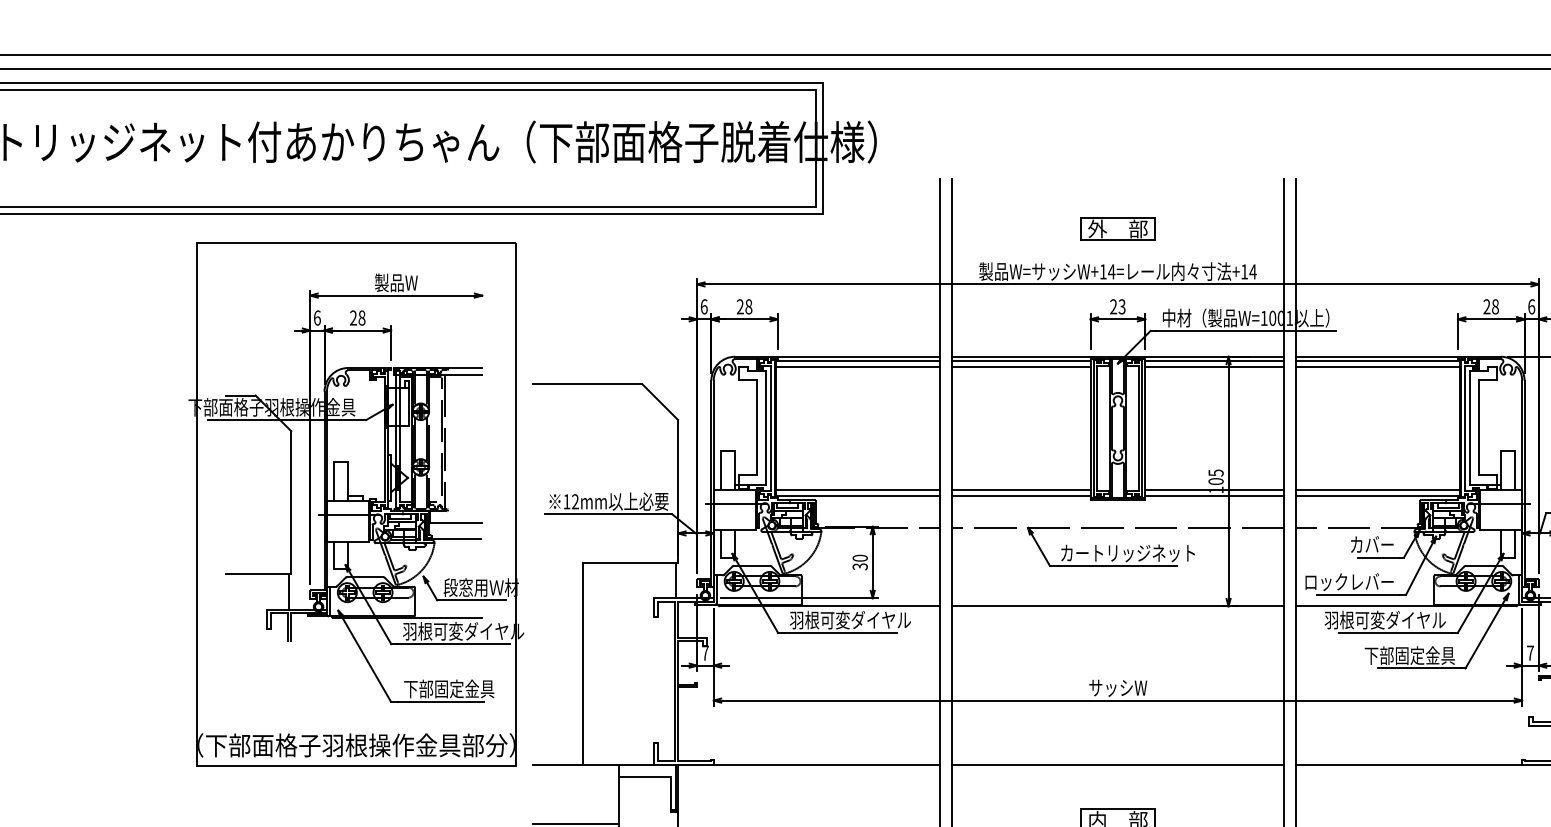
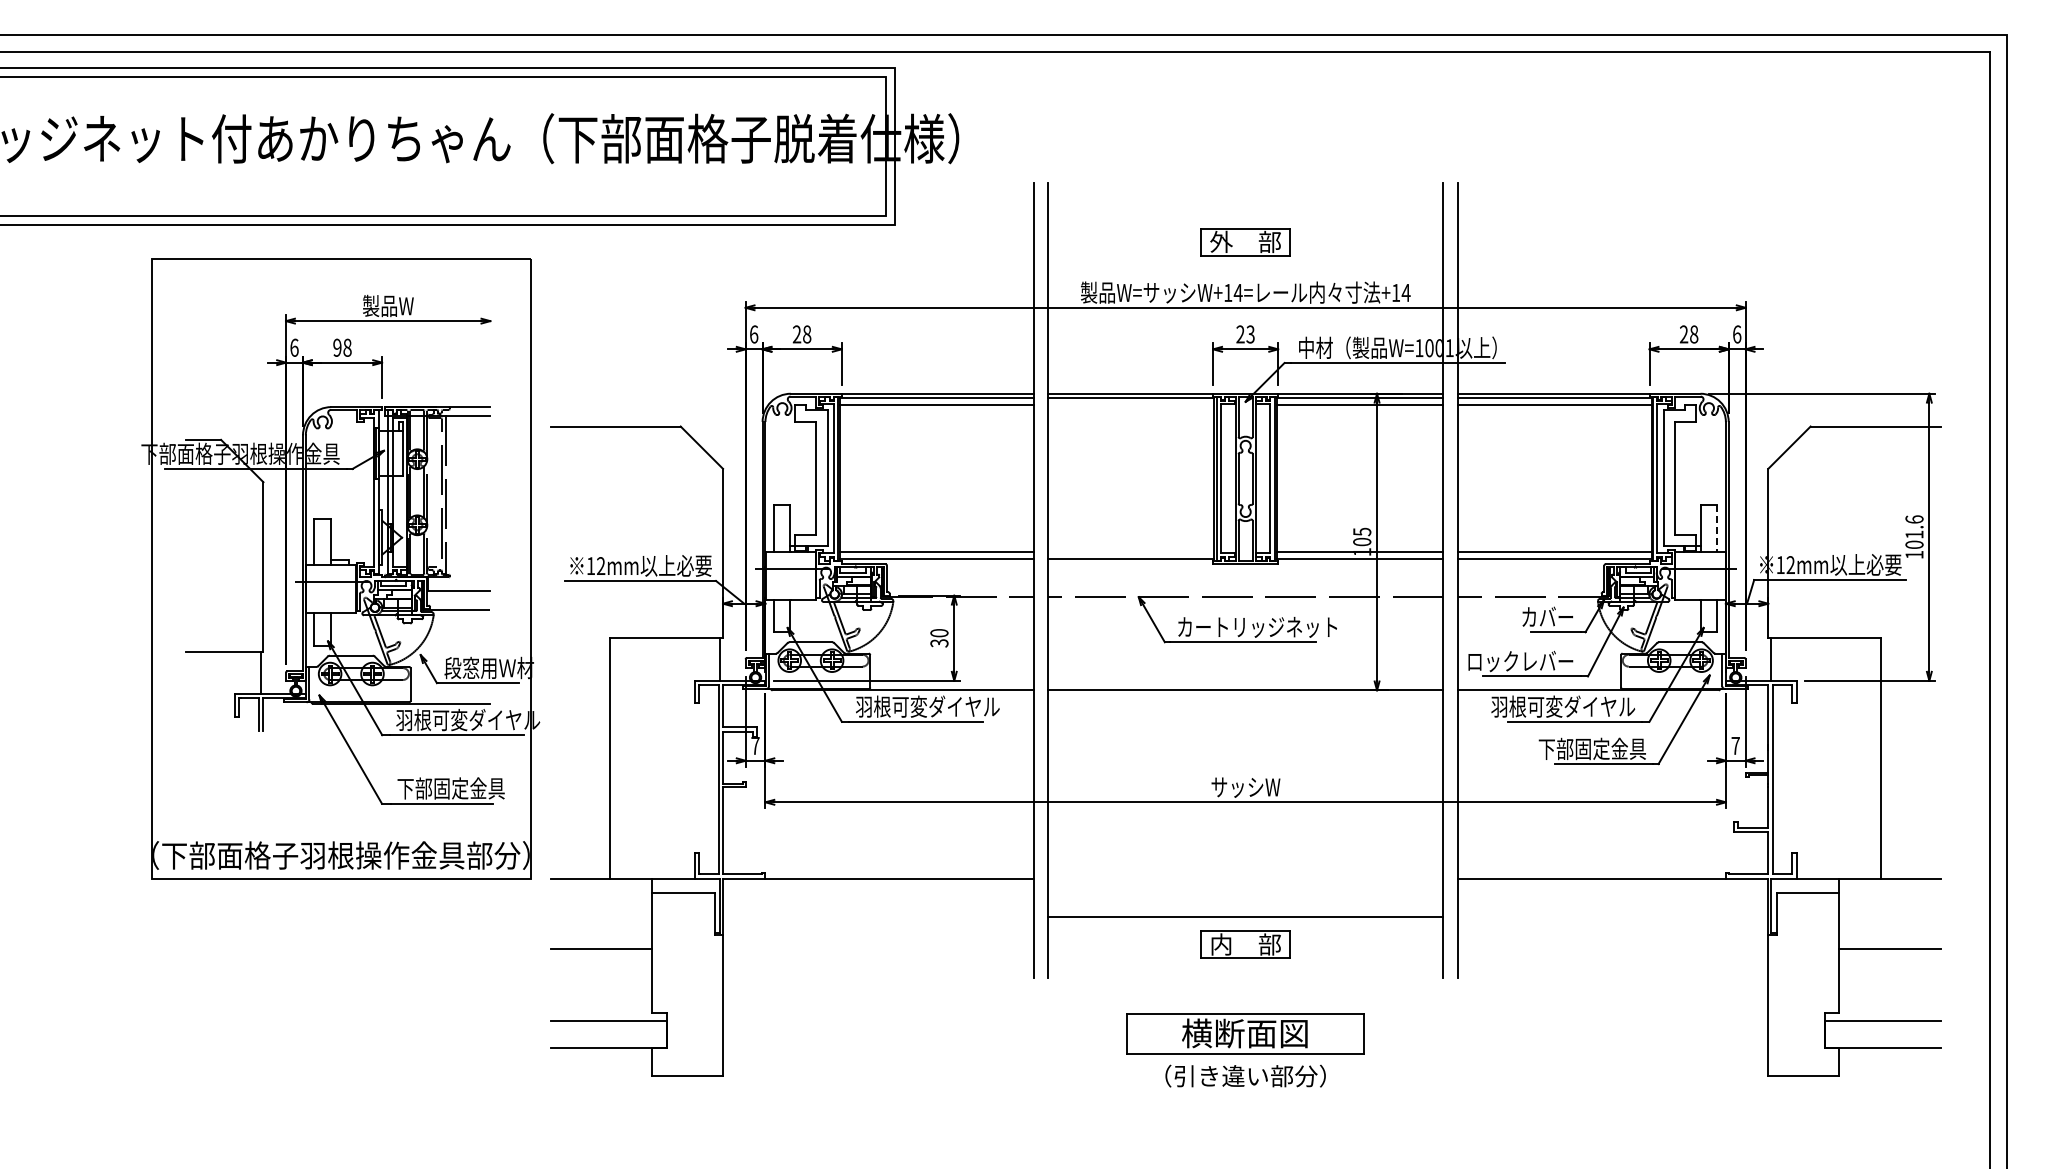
text: (353, 317) -> (337, 347), 28 -> 98
line: (1021, 366) -> (1130, 405), removed
line: (1515, 470) -> (1717, 529), solid -> dashed
line: (1021, 490) -> (1130, 552), removed
line: (1117, 764) -> (1245, 916), moved

